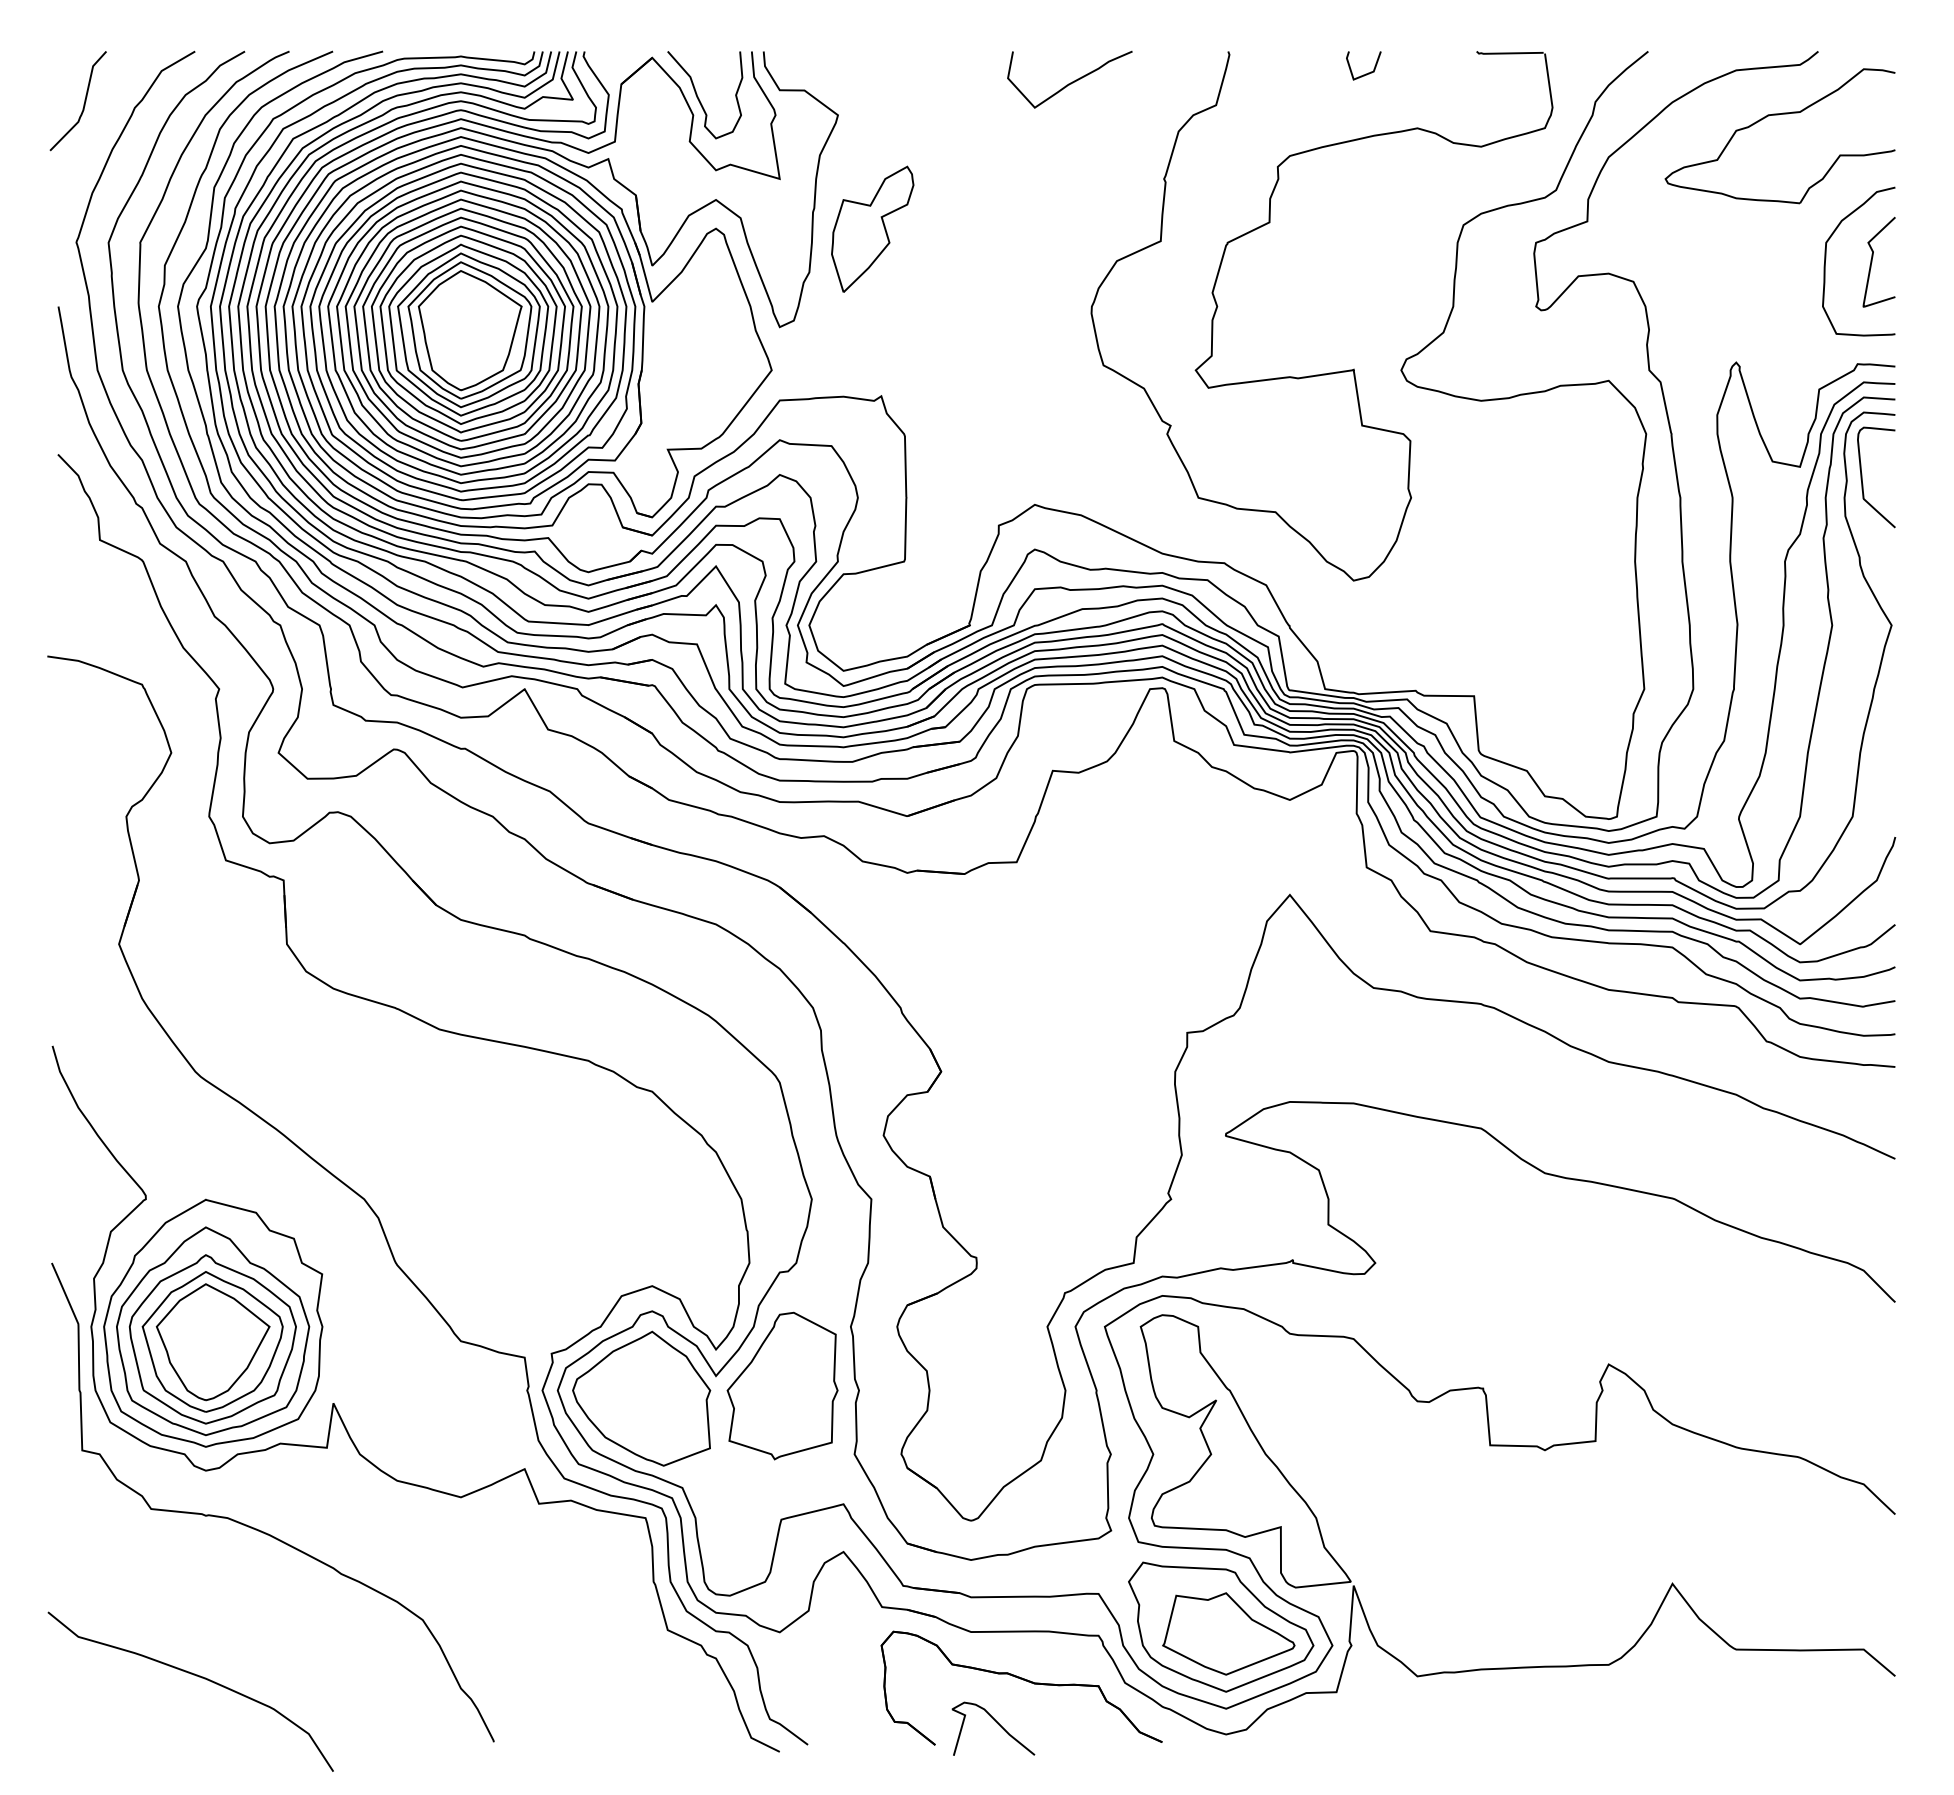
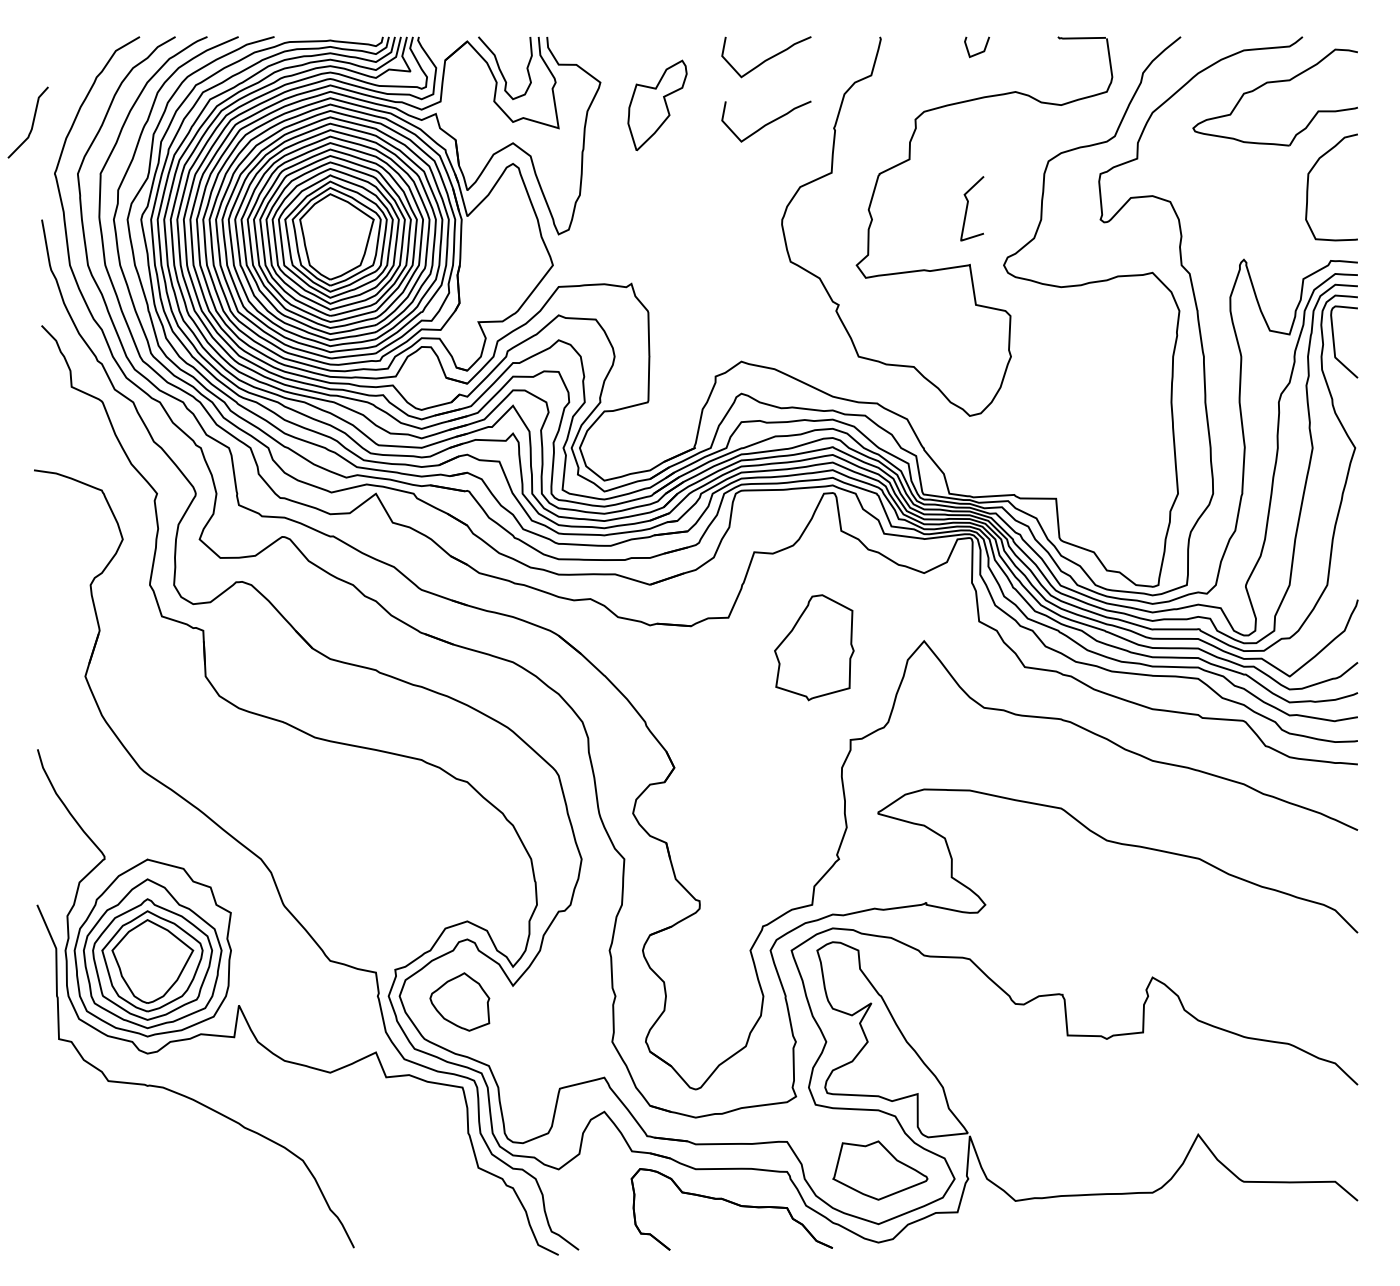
curve: (83, 104) -> (31, 125), moved
curve: (1070, 172) -> (766, 123), added
part: (872, 228) -> (657, 104), moved
curve: (1872, 261) -> (967, 208), moved
part: (782, 1385) -> (814, 647), moved
part: (641, 1398) -> (459, 1001), size x0.6
part: (1221, 1626) -> (875, 1165), removed
curve: (196, 1676) -> (140, 1201), removed
curve: (997, 1723) -> (714, 1234), removed

